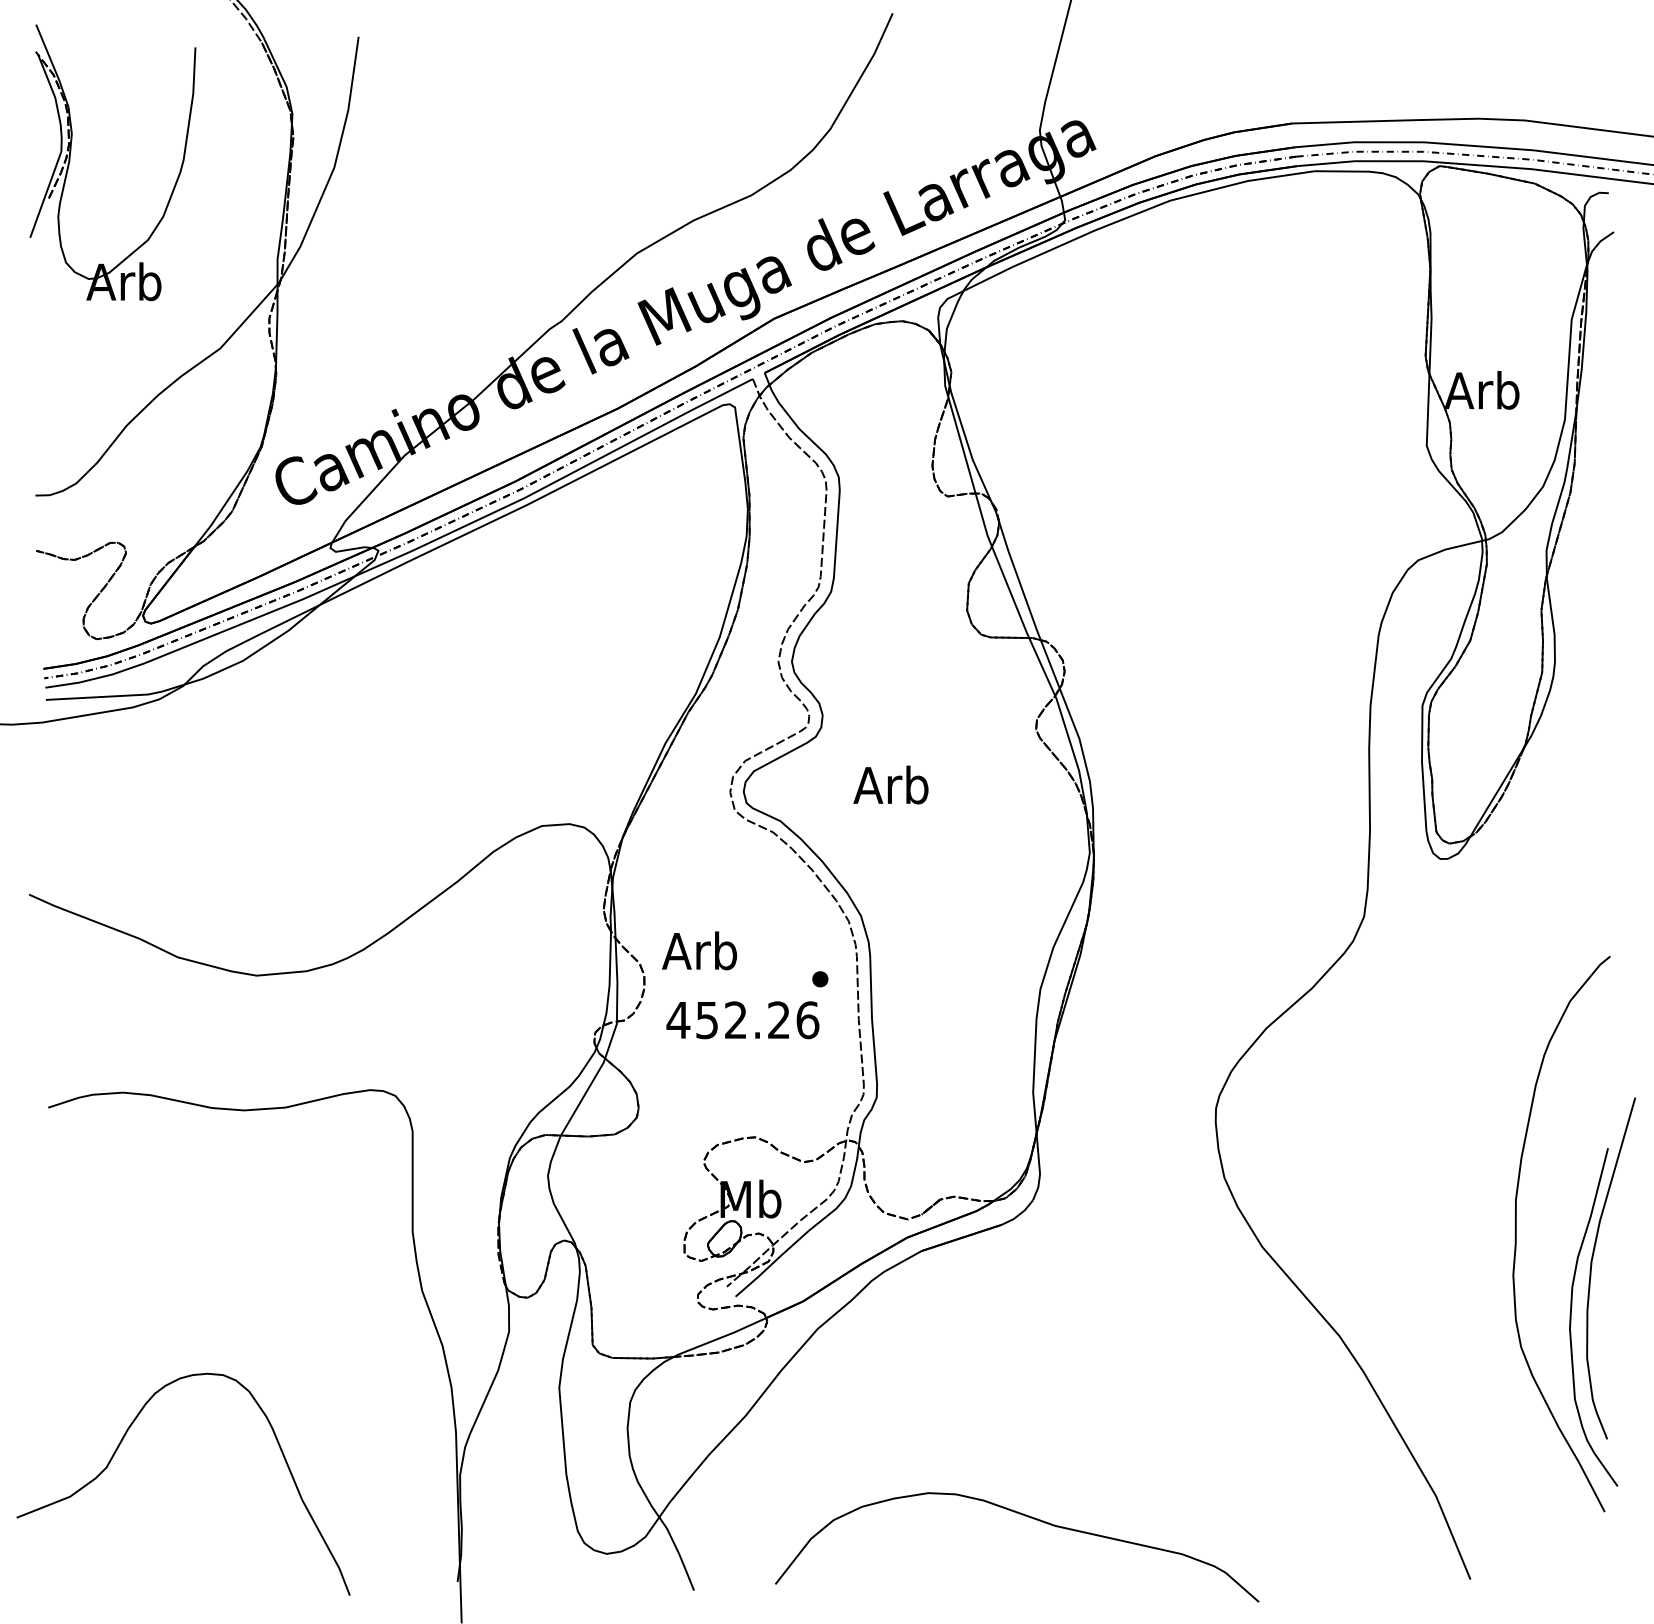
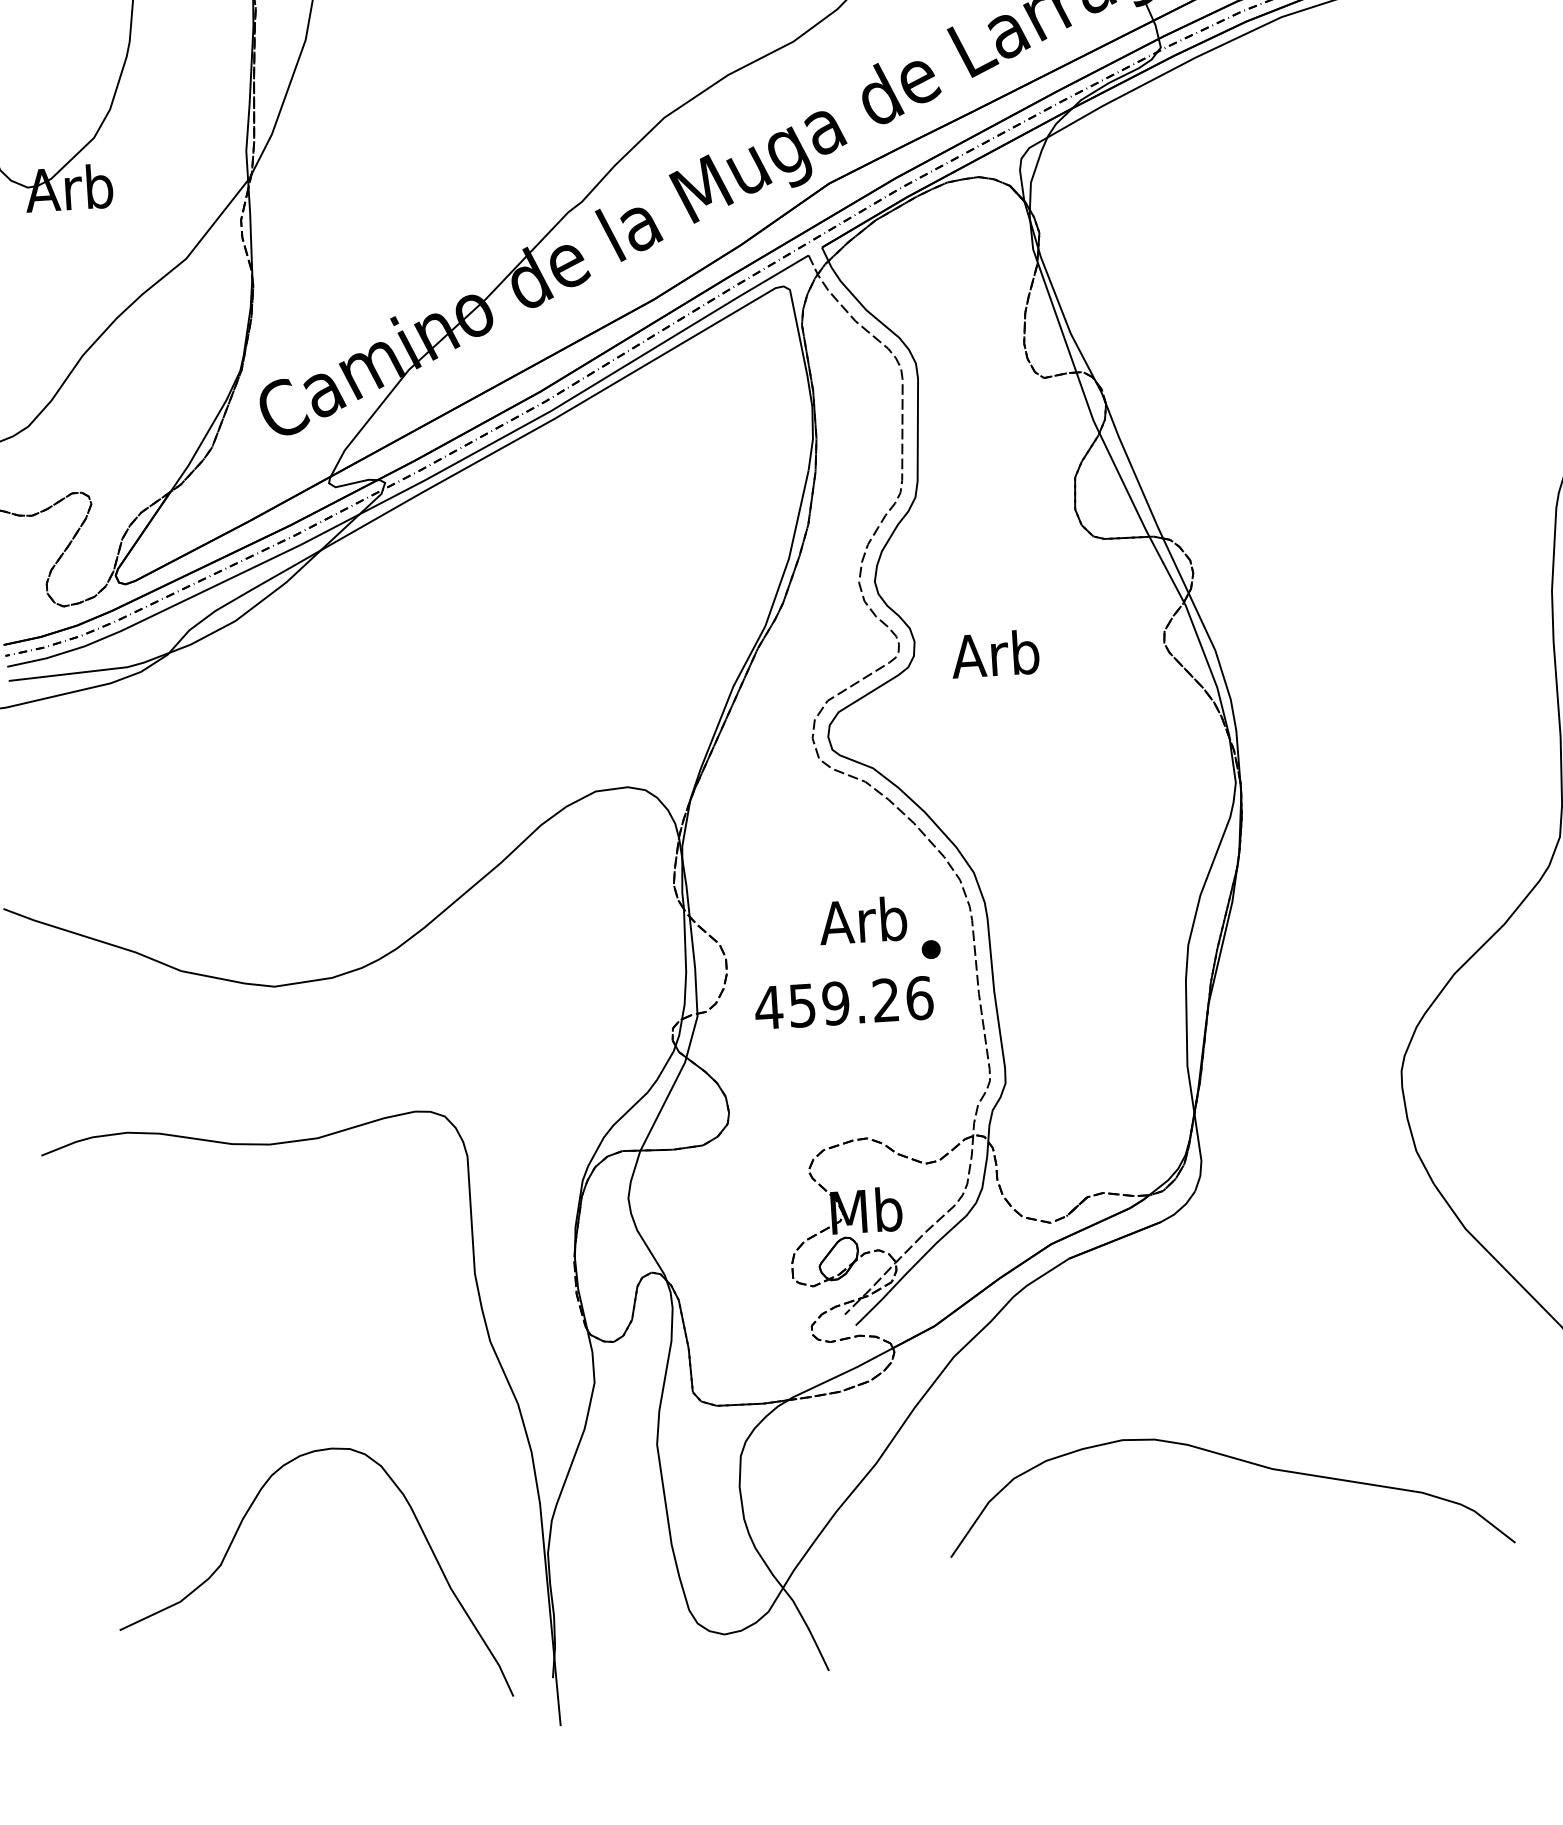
text: (890, 784) -> (994, 653), moved
text: (699, 950) -> (862, 920), moved
text: (735, 1020) -> (835, 1003), 452.26 -> 459.26
curve: (121, 1443) -> (236, 1536), moved
curve: (1030, 1518) -> (1243, 1462), moved

